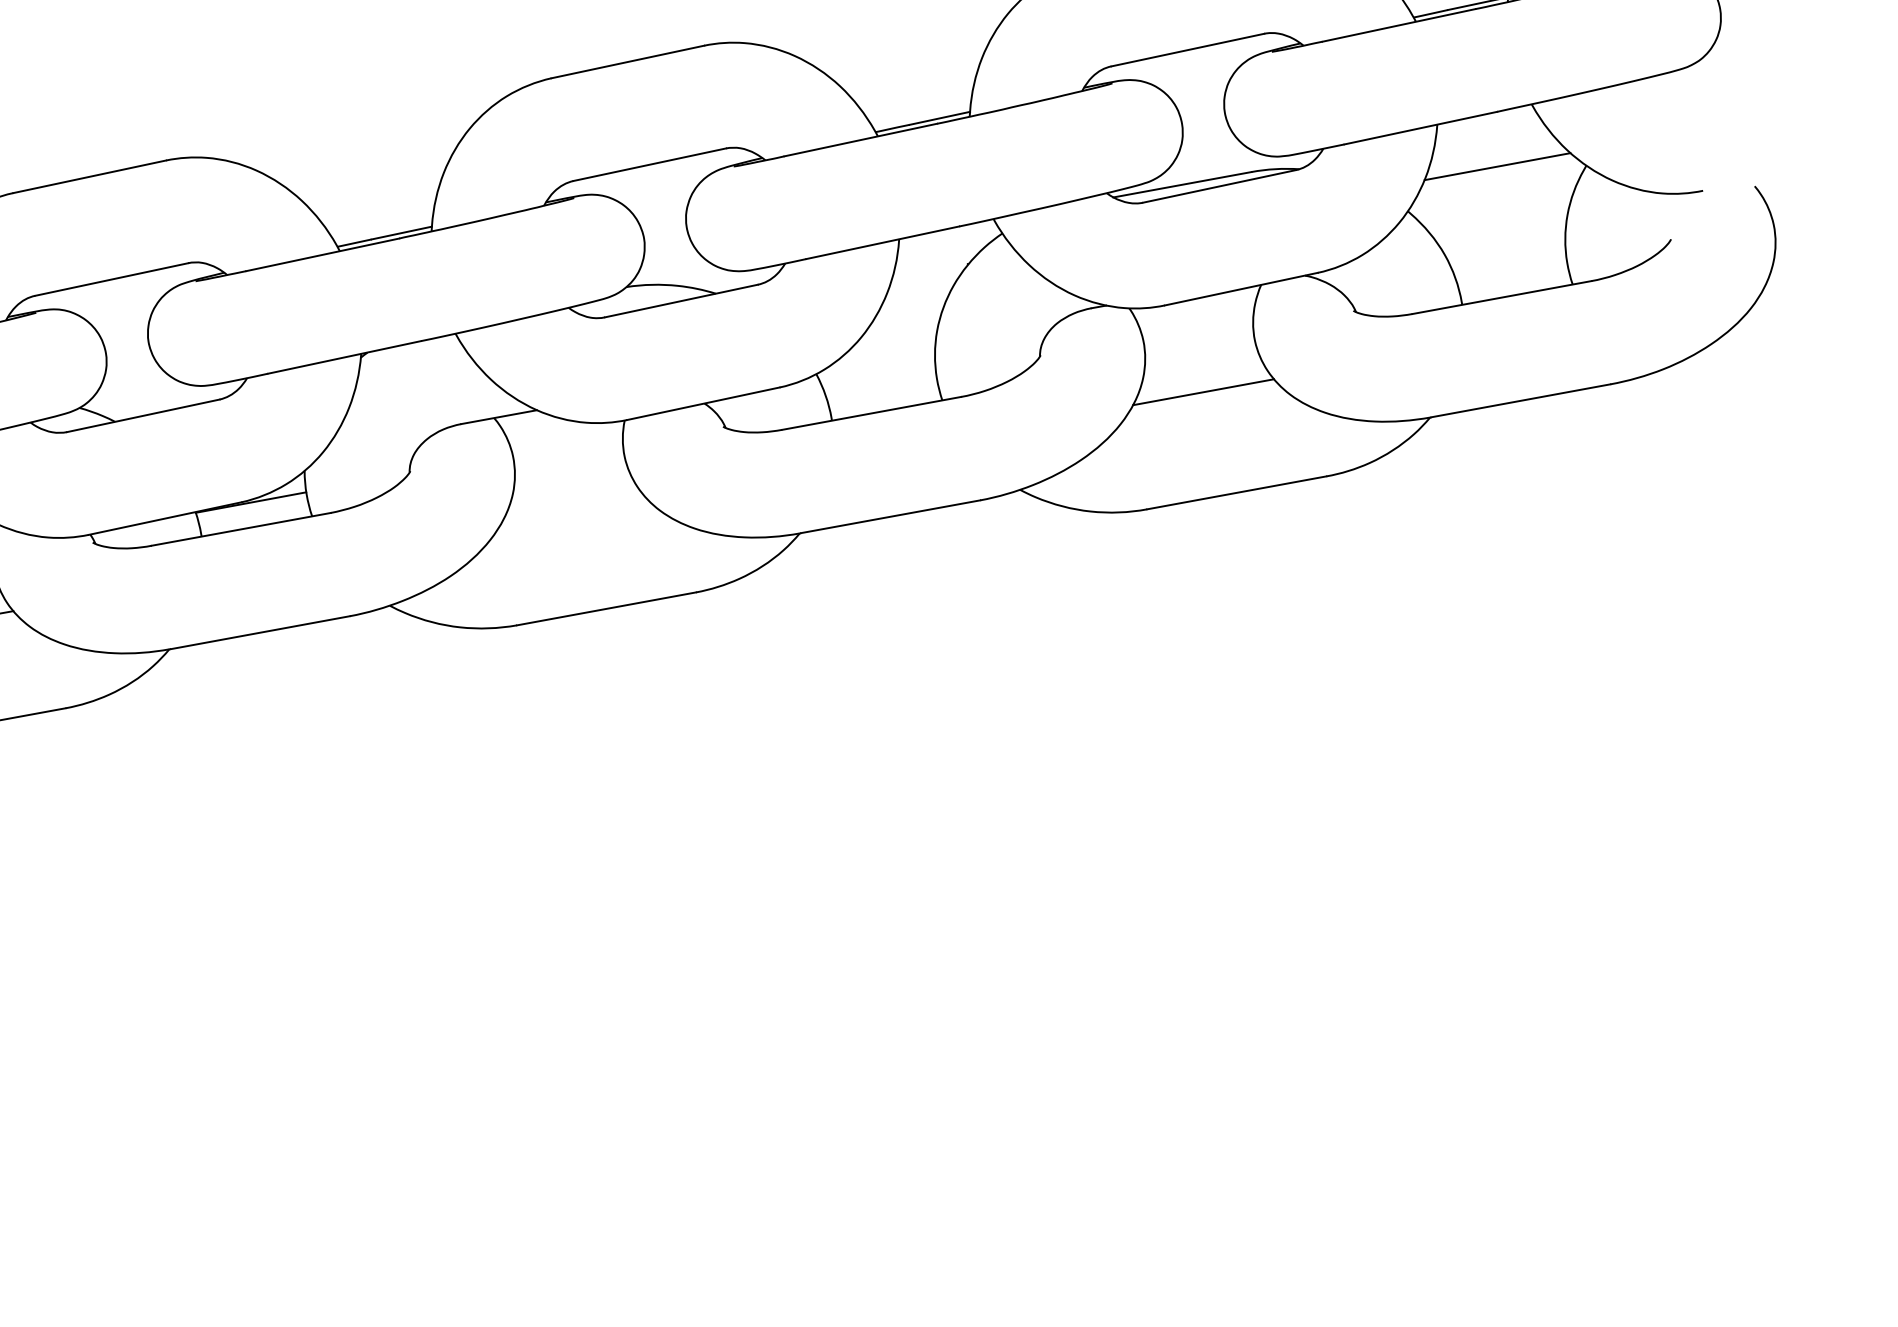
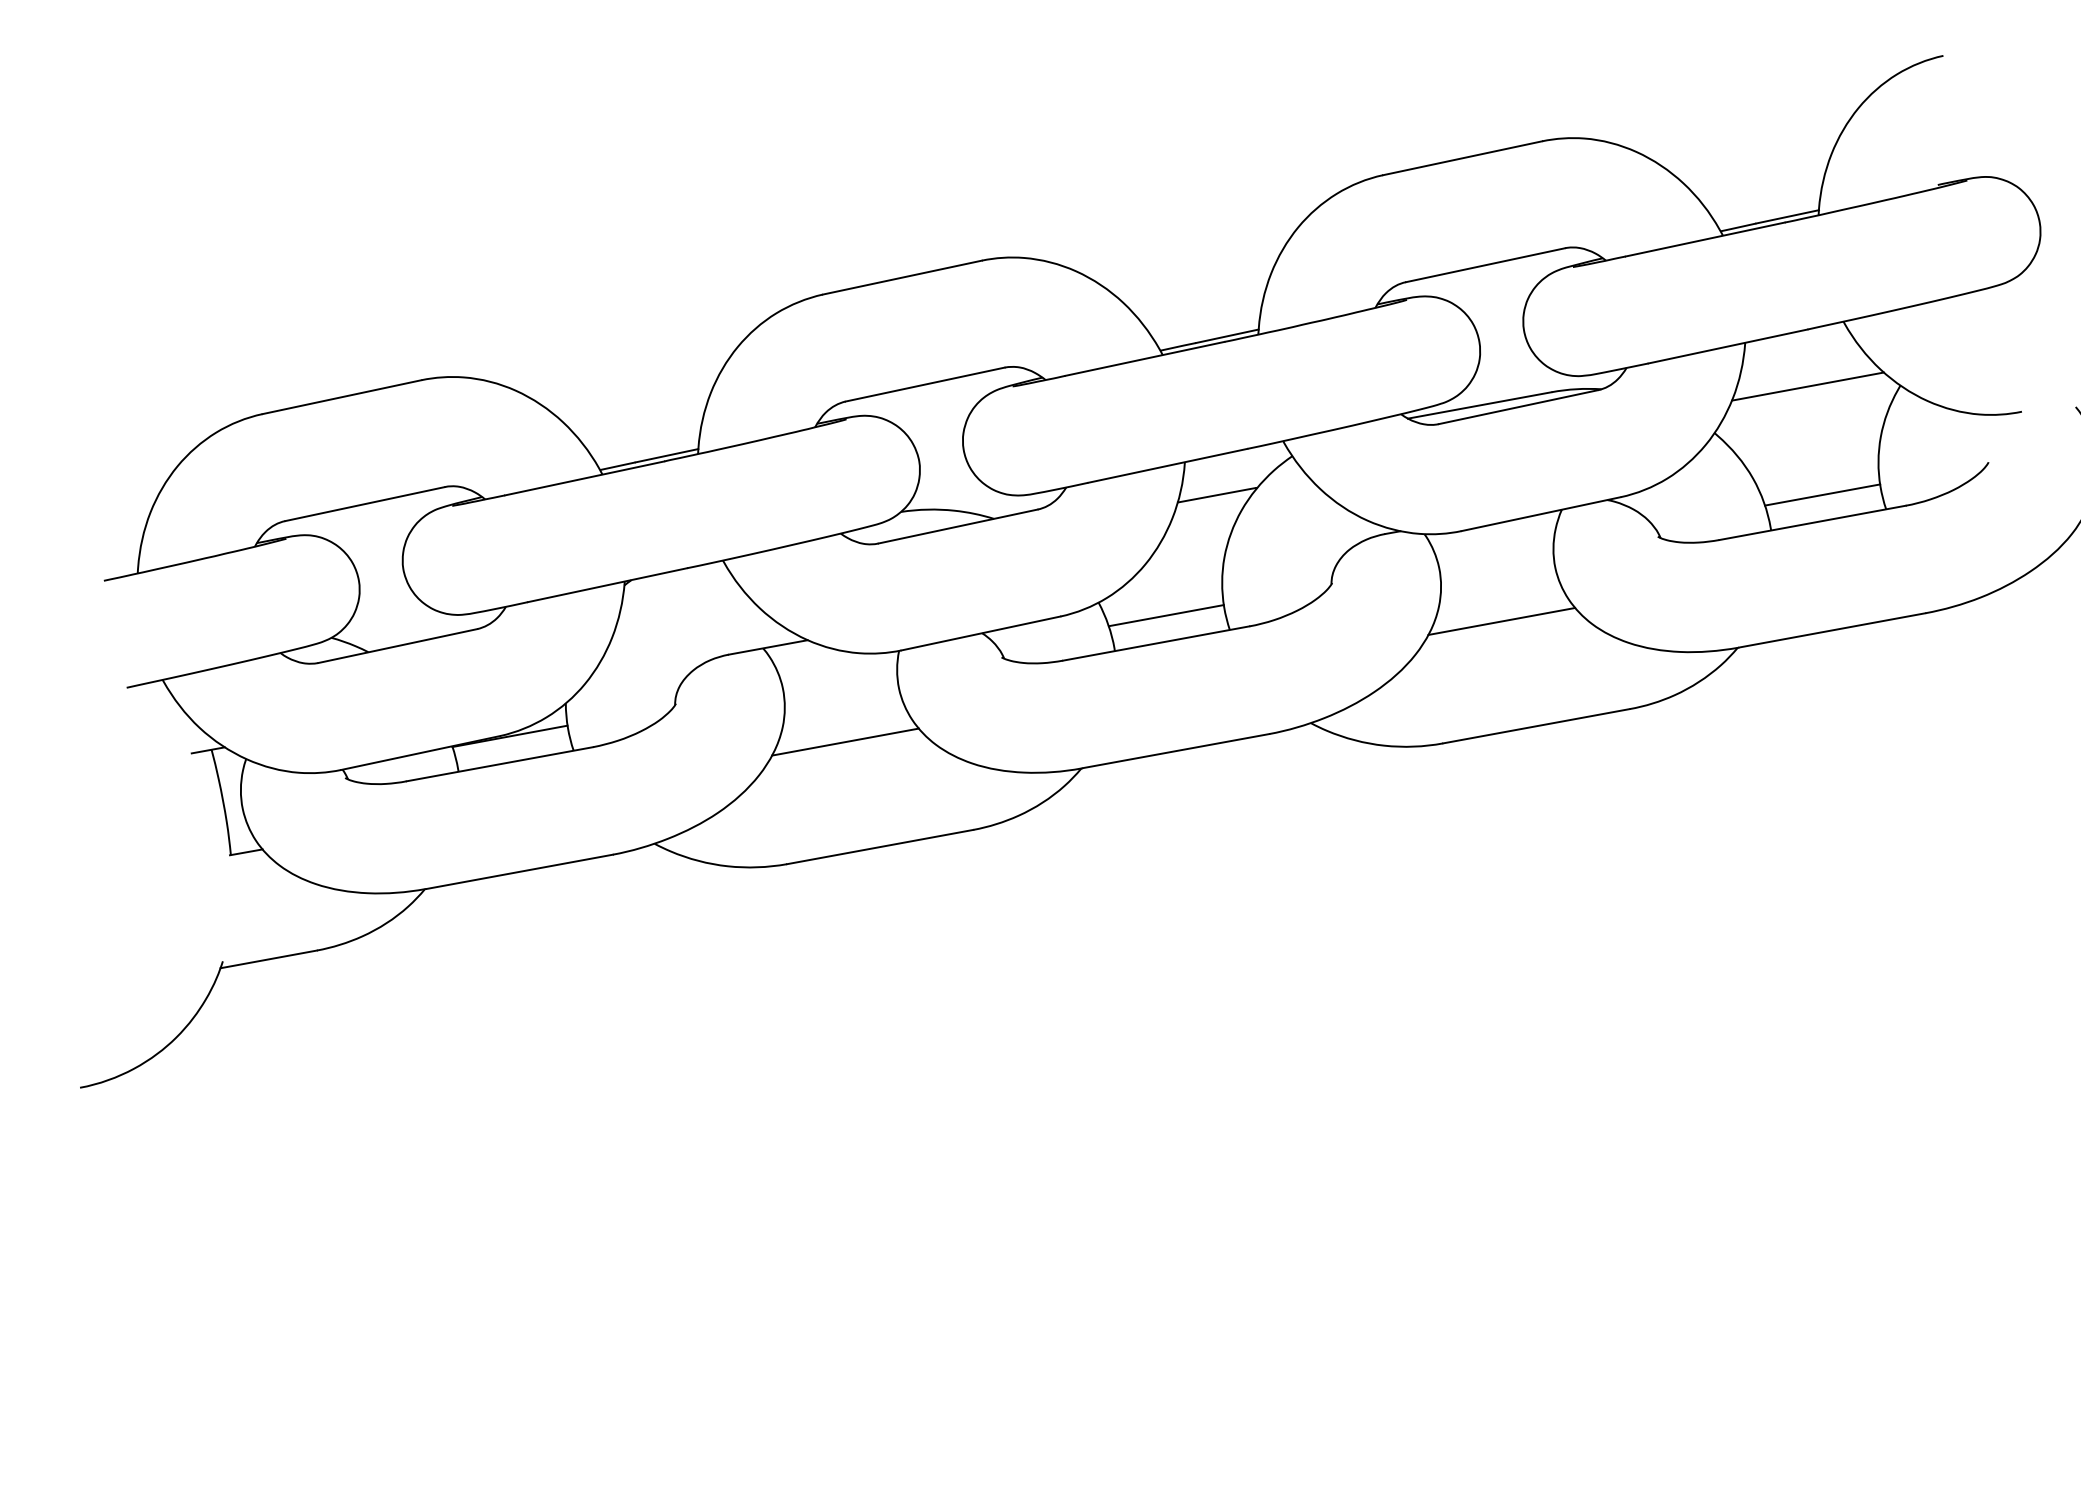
line: (1511, 270) -> (1822, 494), added
line: (929, 271) -> (1216, 495), added
line: (880, 386) -> (1165, 615), added
line: (573, 507) -> (845, 741), added

